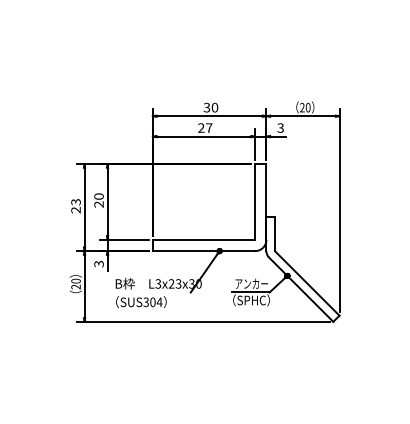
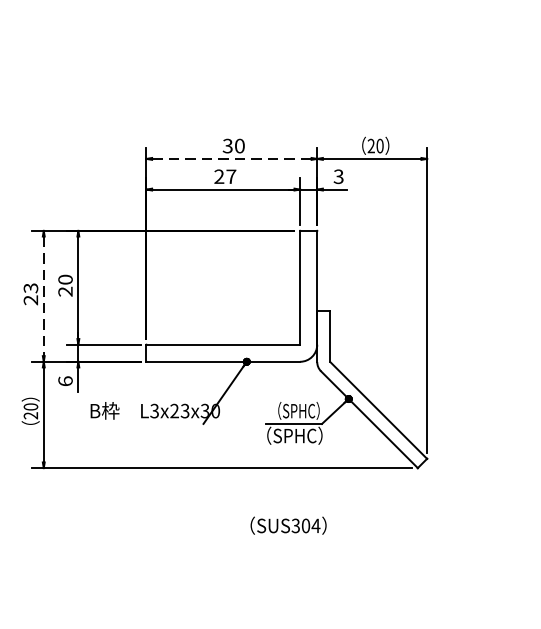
line: (209, 116) -> (231, 159), solid -> dashed
line: (84, 207) -> (43, 296), solid -> dashed
text: (98, 263) -> (64, 380), 3 -> 6
text: (251, 283) -> (294, 410), アンカー -> （SPHC）
text: (141, 301) -> (288, 524), moved

